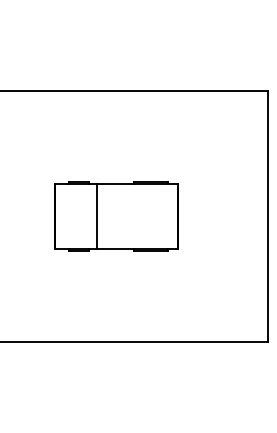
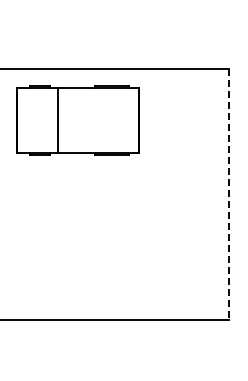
part: (116, 216) -> (77, 120), moved
line: (268, 216) -> (229, 194), solid -> dashed

